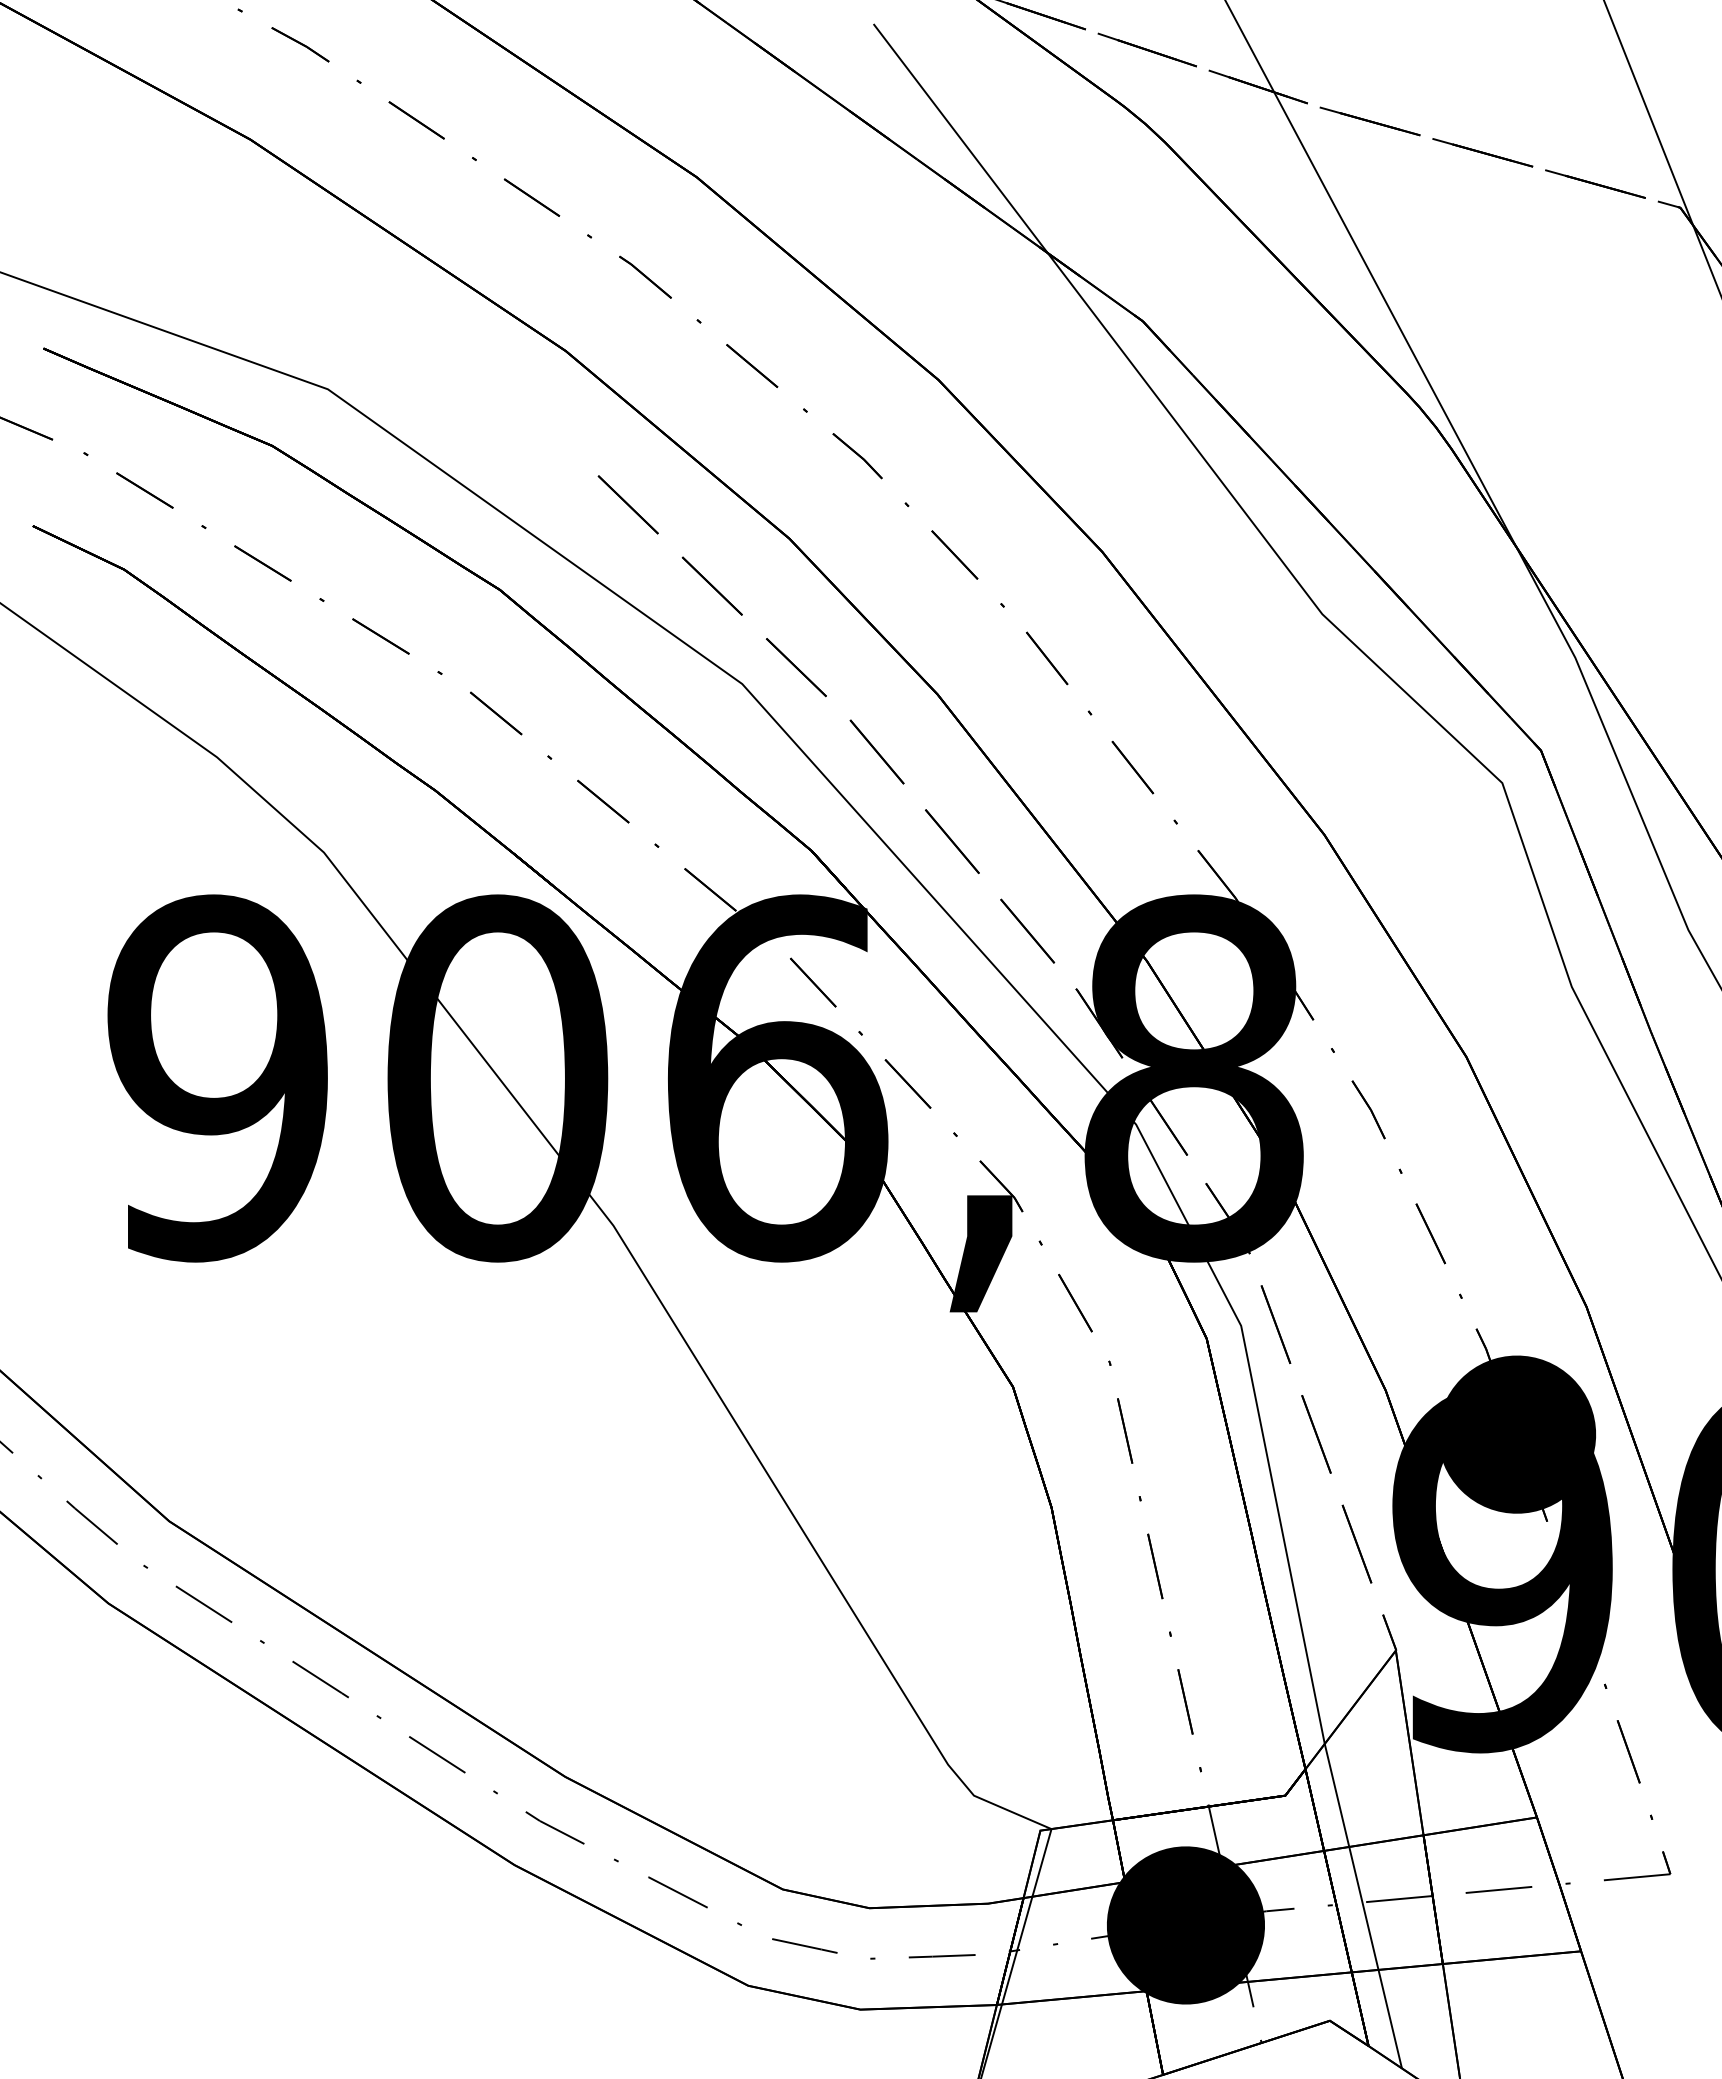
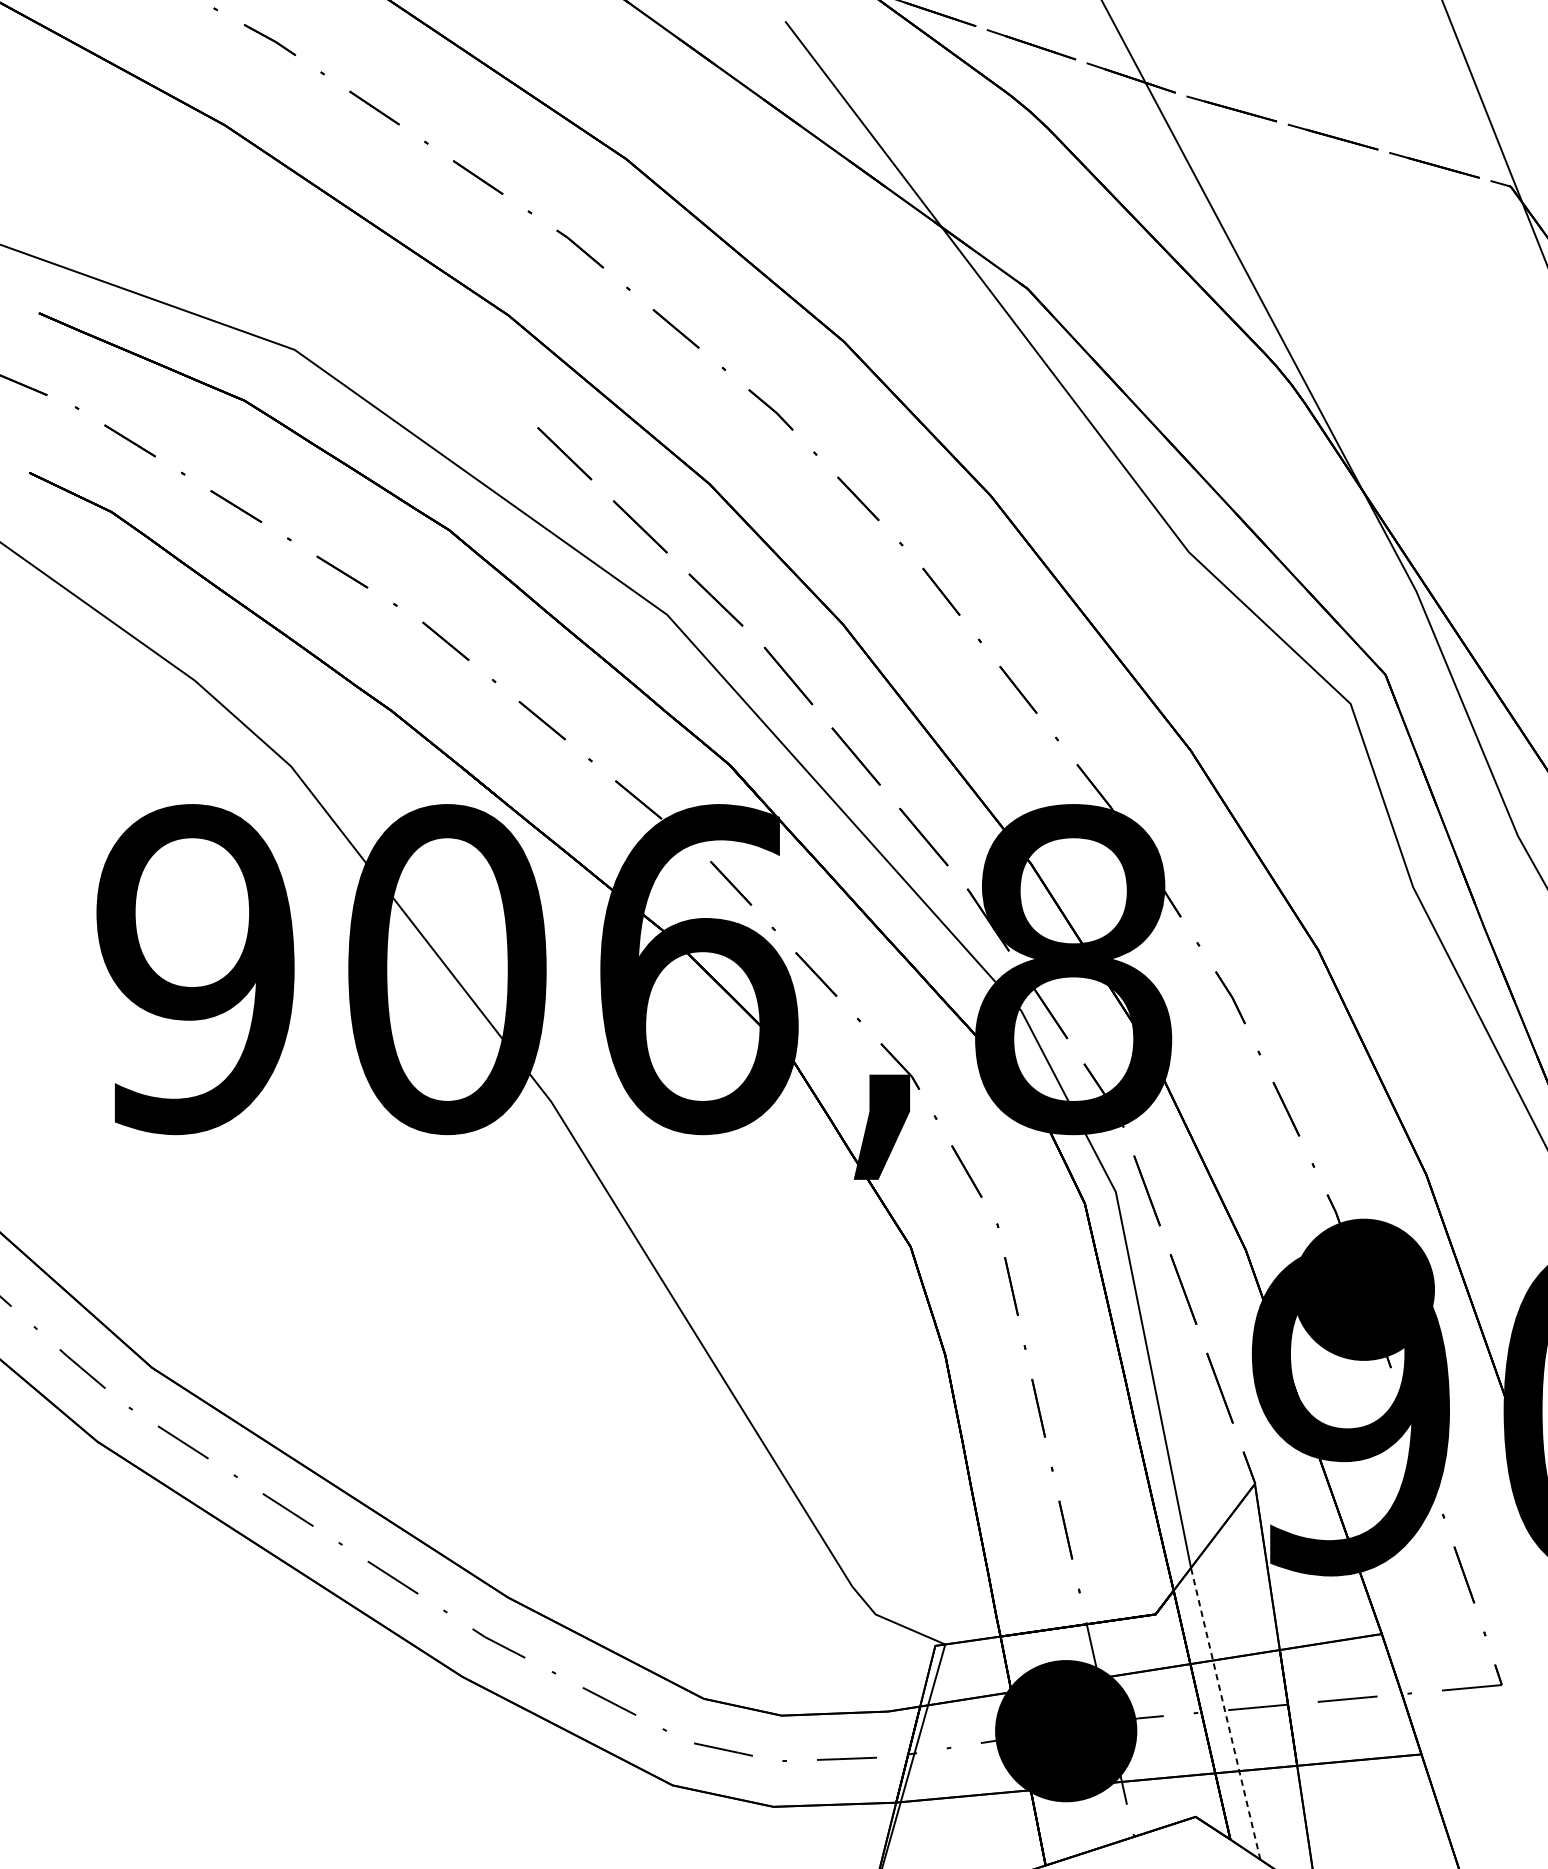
line: (1363, 1905) -> (1225, 1713), solid -> dashed

